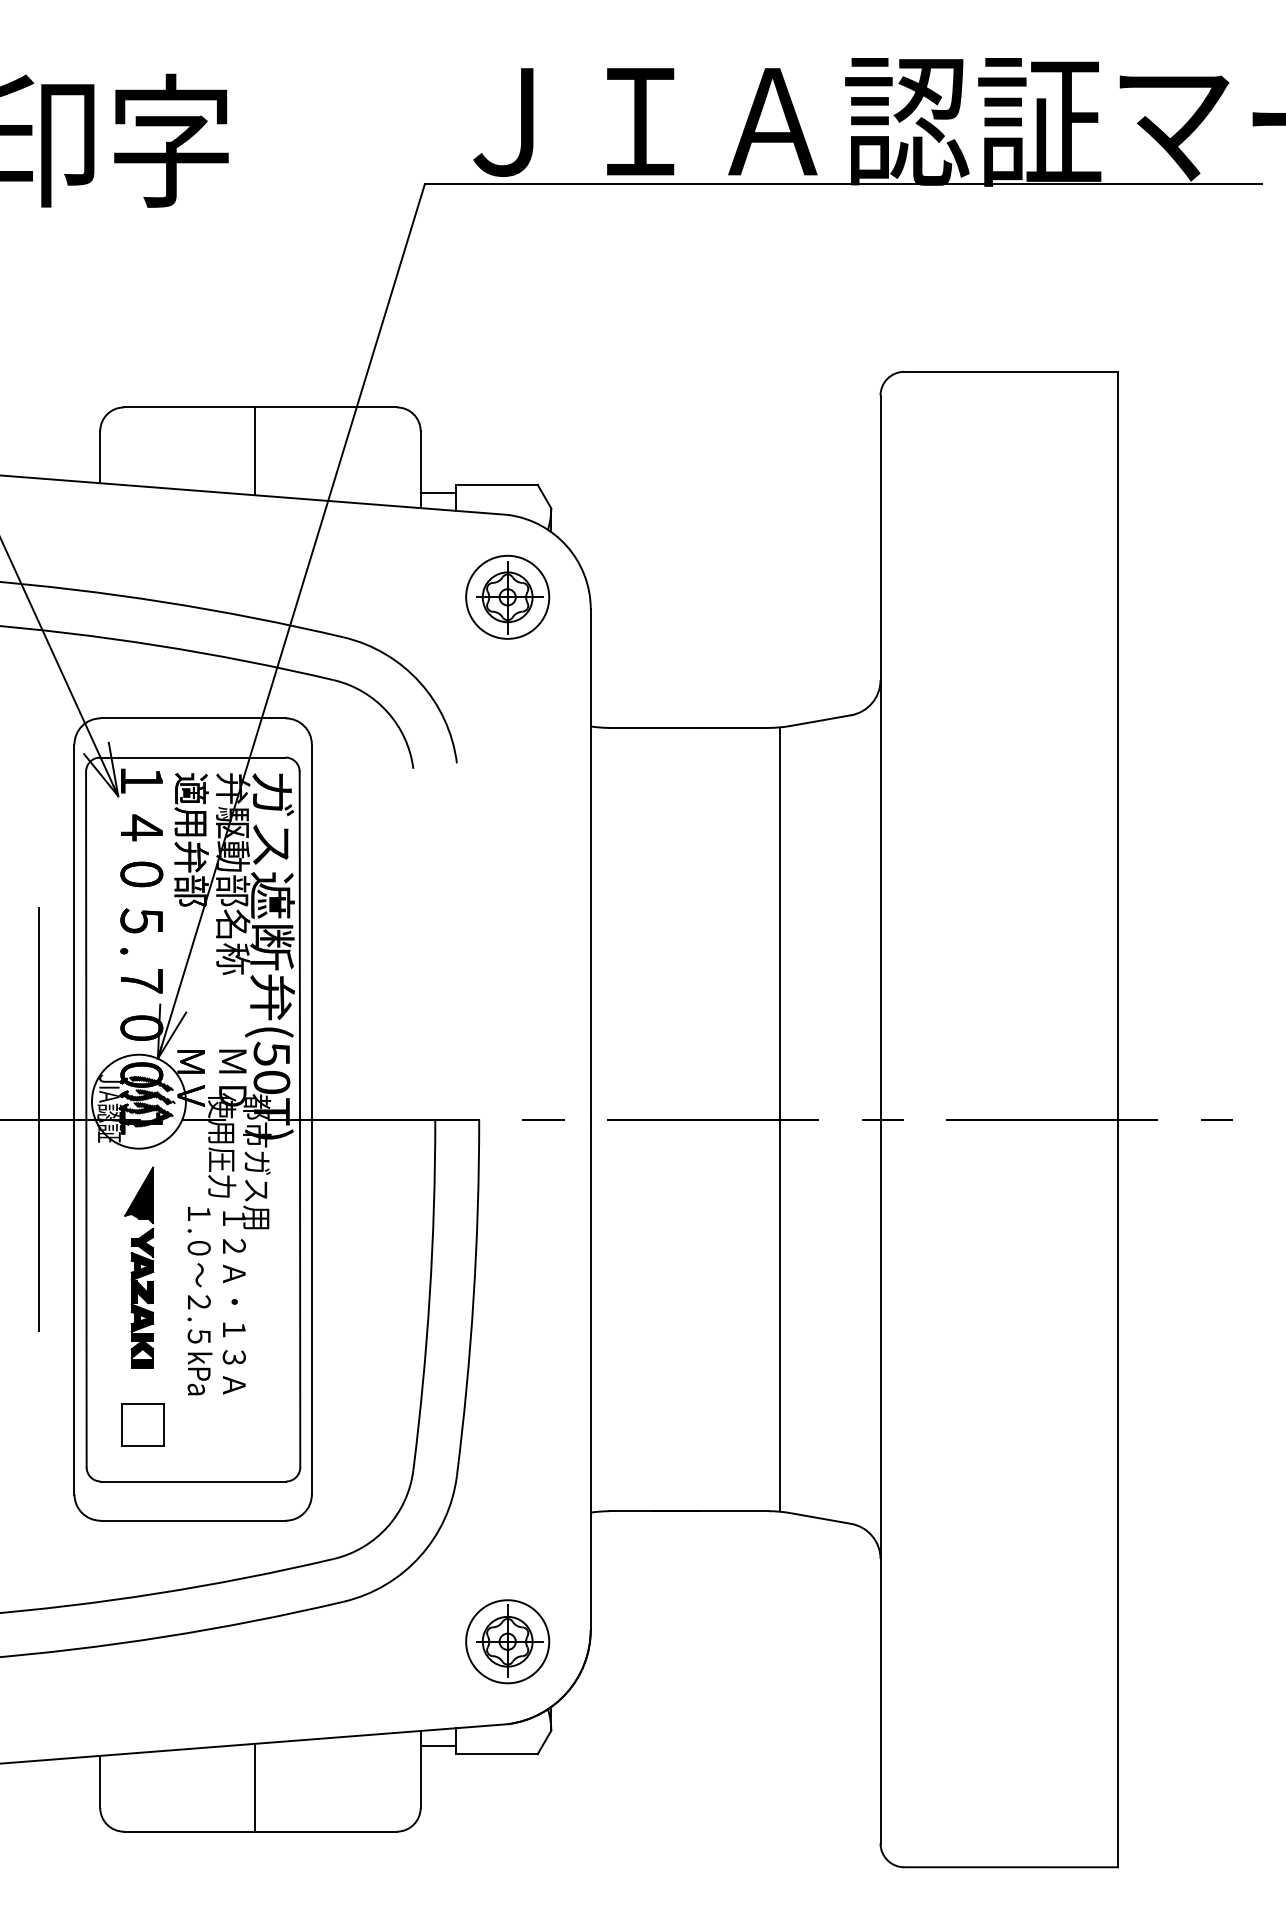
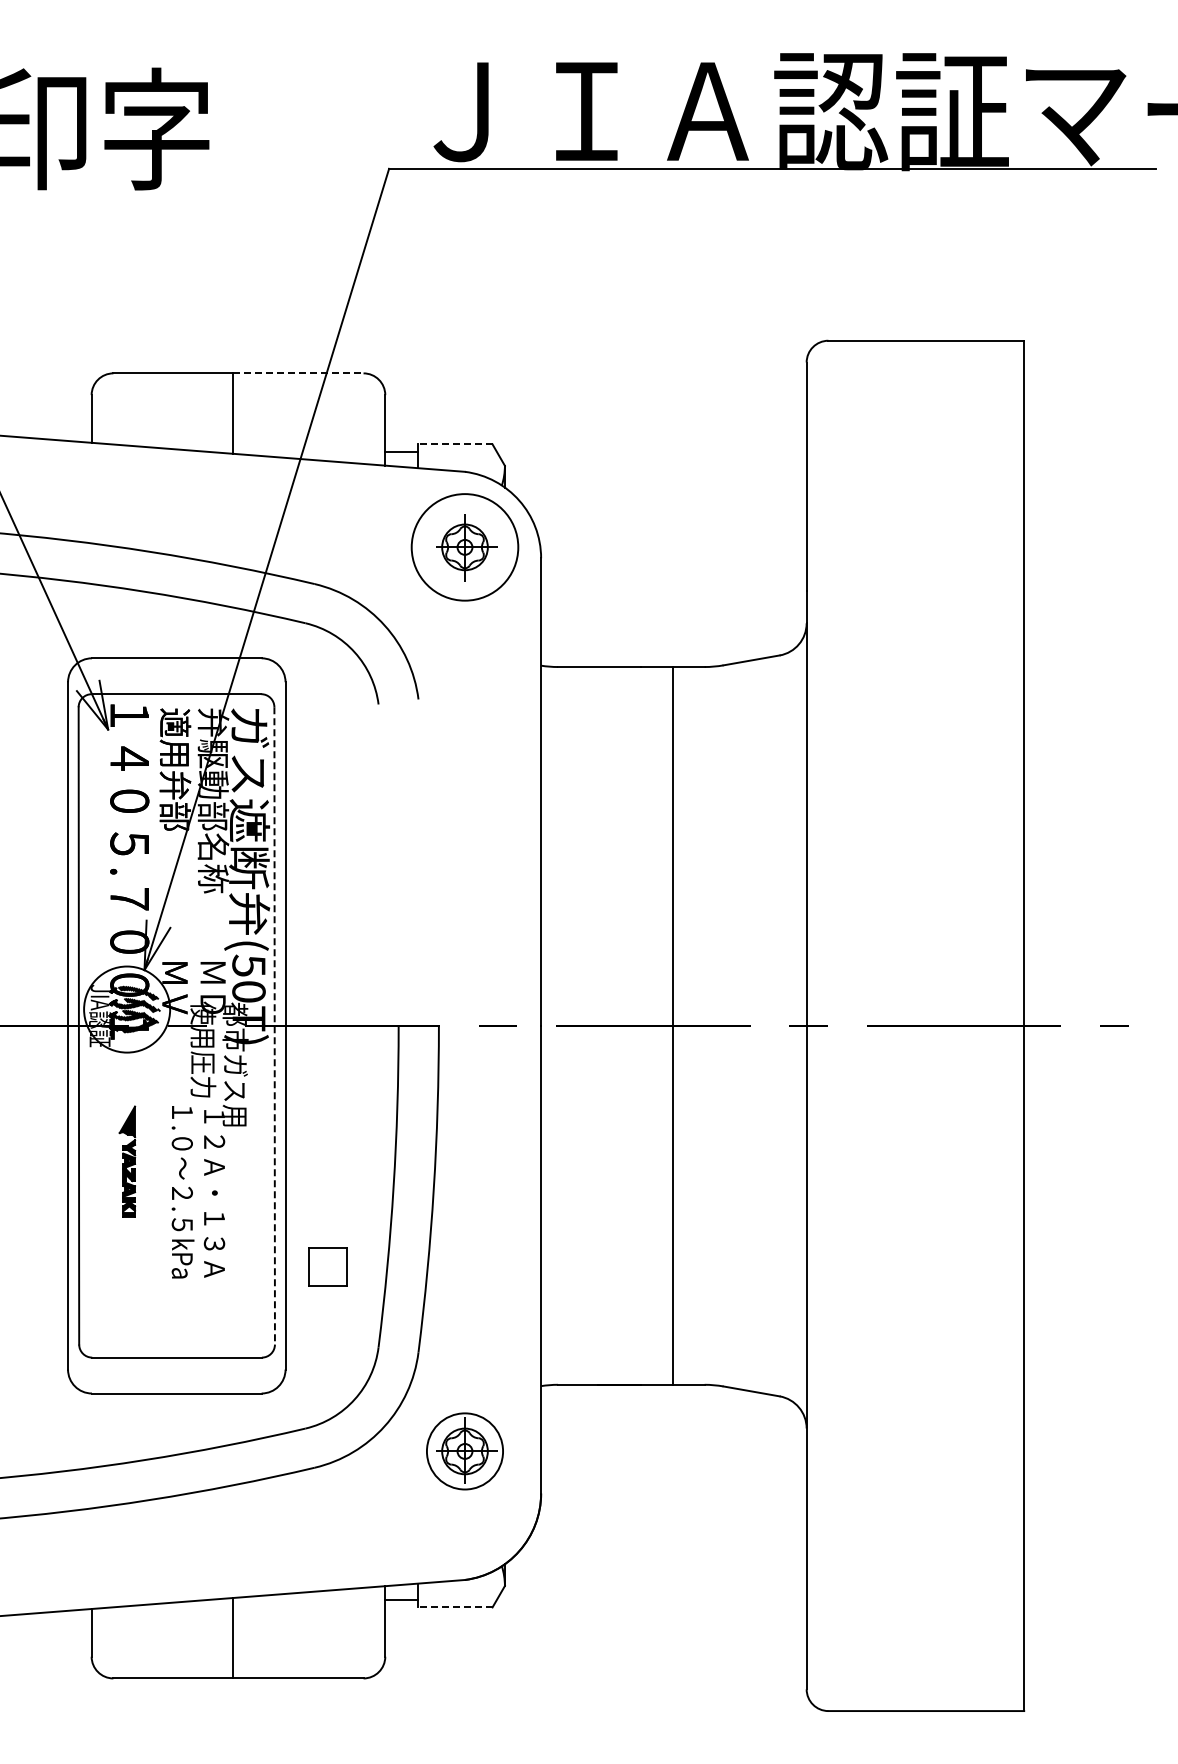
line: (325, 407) -> (298, 373), solid -> dashed
line: (496, 485) -> (454, 444), solid -> dashed
circle: (507, 597) -> (464, 547), size x1.4
line: (38, 1119) -> (35, 1025), removed
line: (299, 1119) -> (274, 1025), solid -> dashed
line: (779, 1119) -> (673, 1025), moved
part: (139, 1267) -> (127, 1161), size x0.6
part: (142, 1424) -> (327, 1266), moved
part: (507, 1641) -> (464, 1451), moved
line: (496, 1754) -> (454, 1607), solid -> dashed

